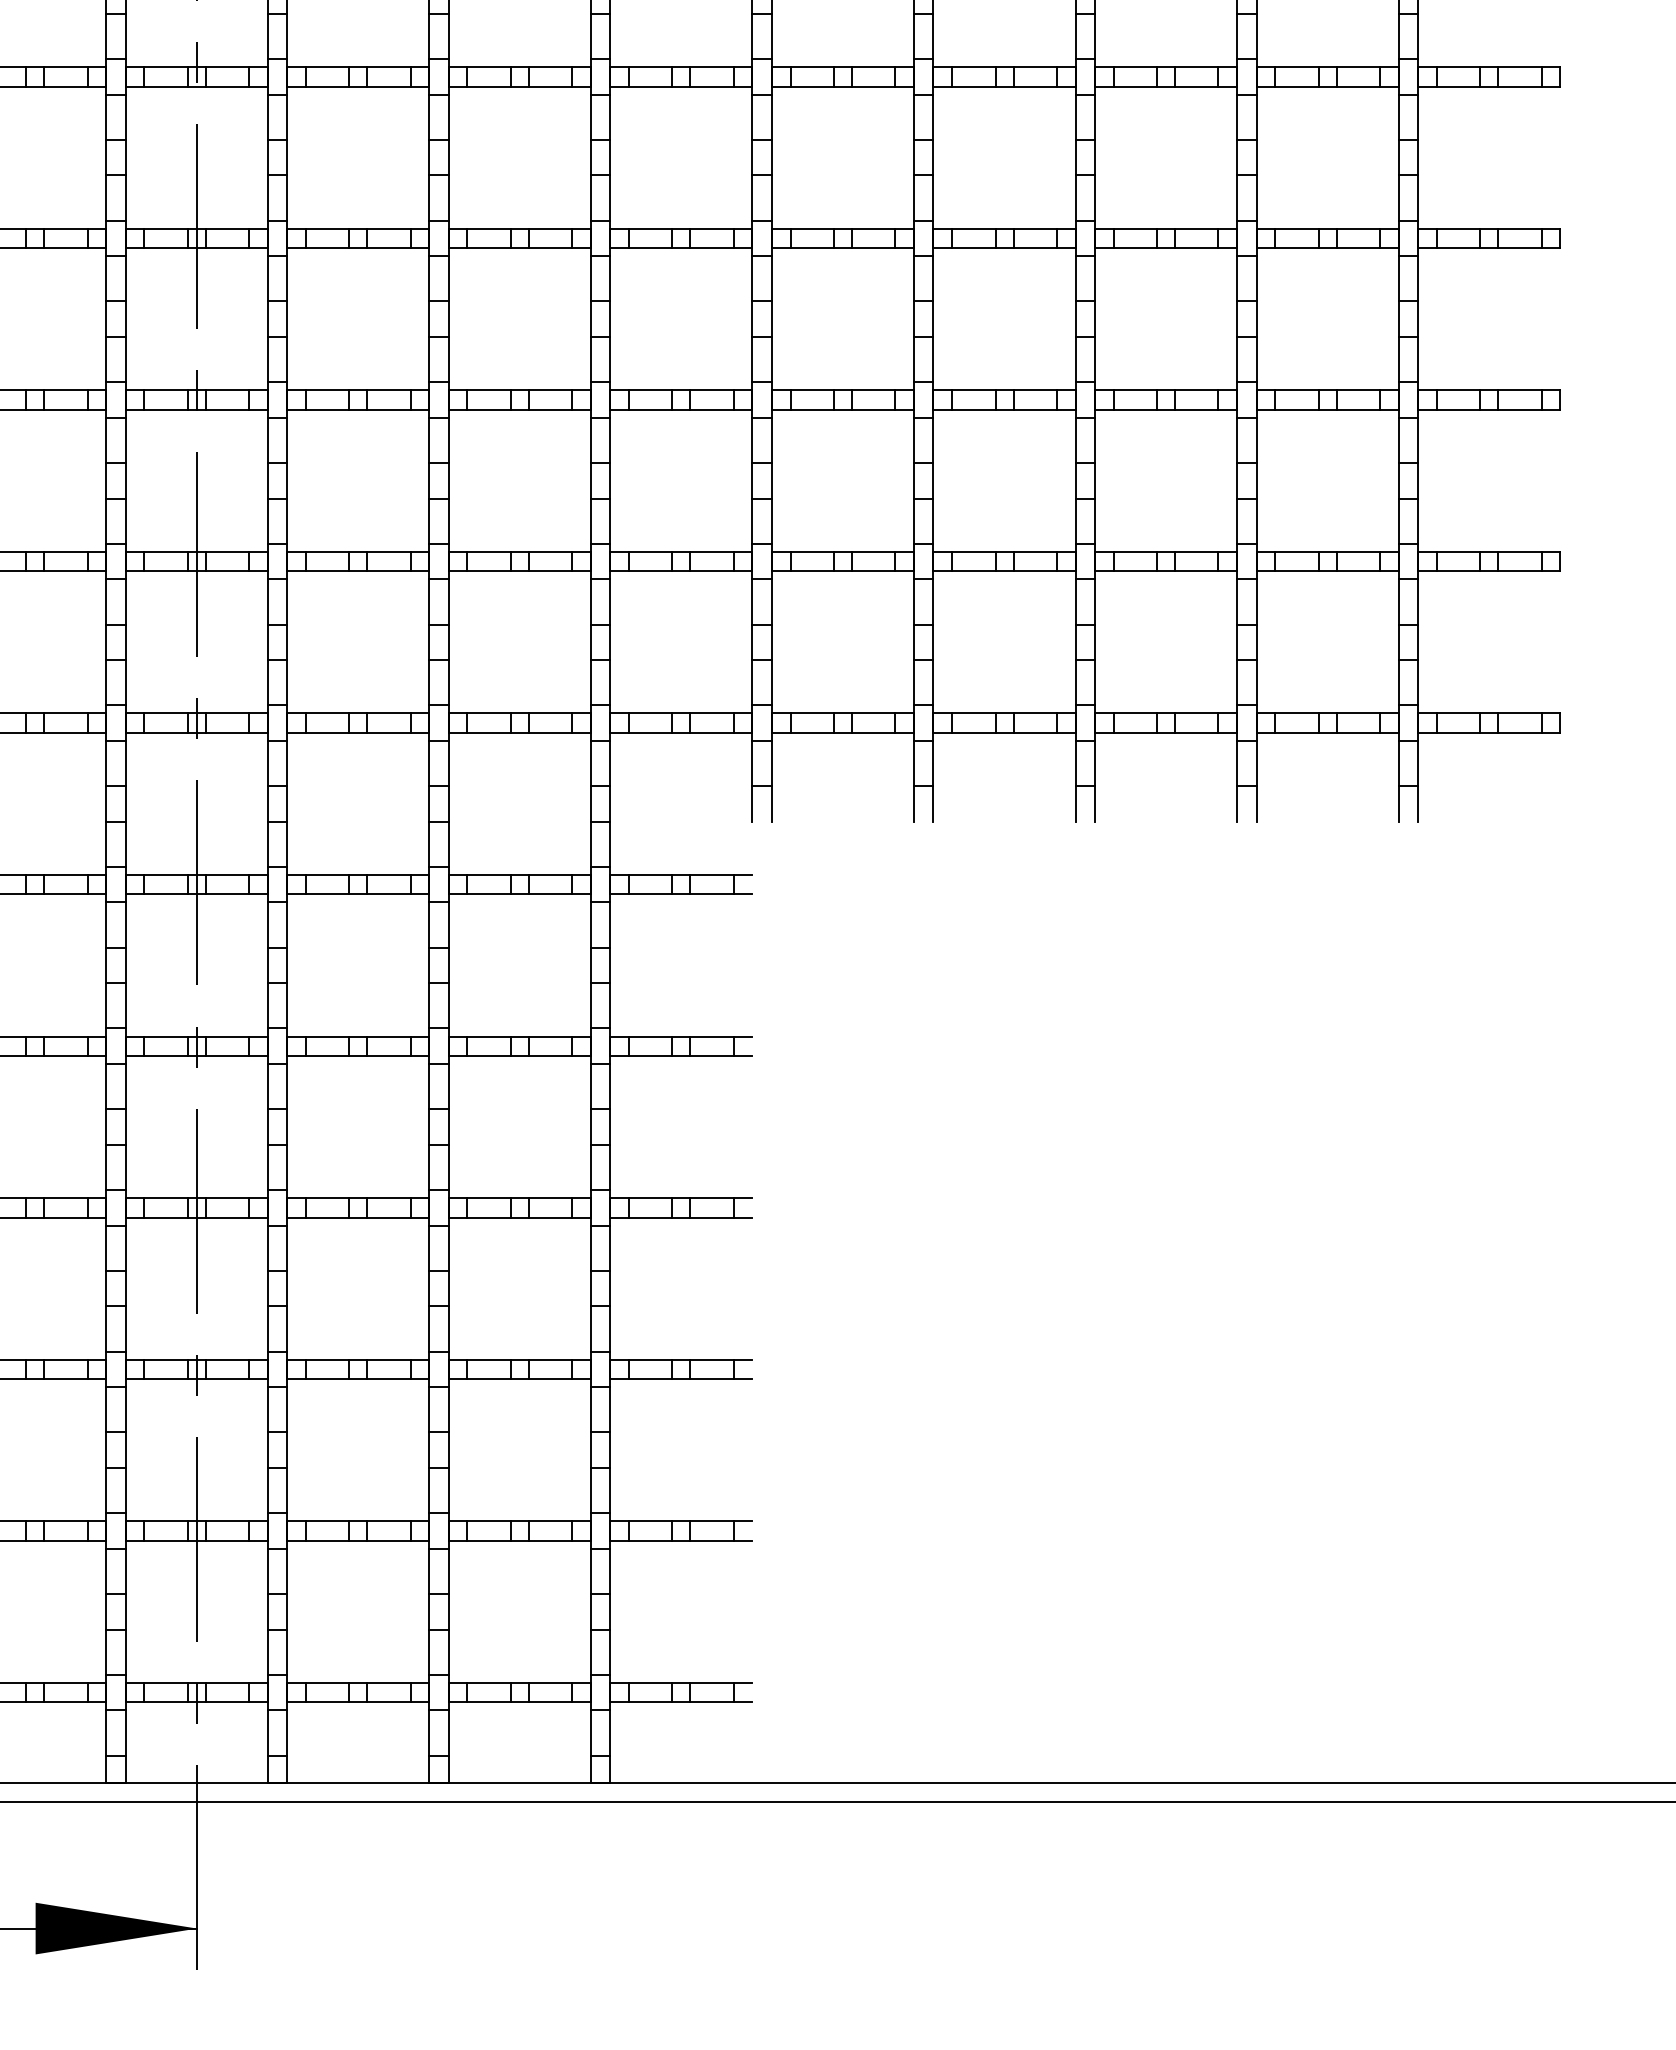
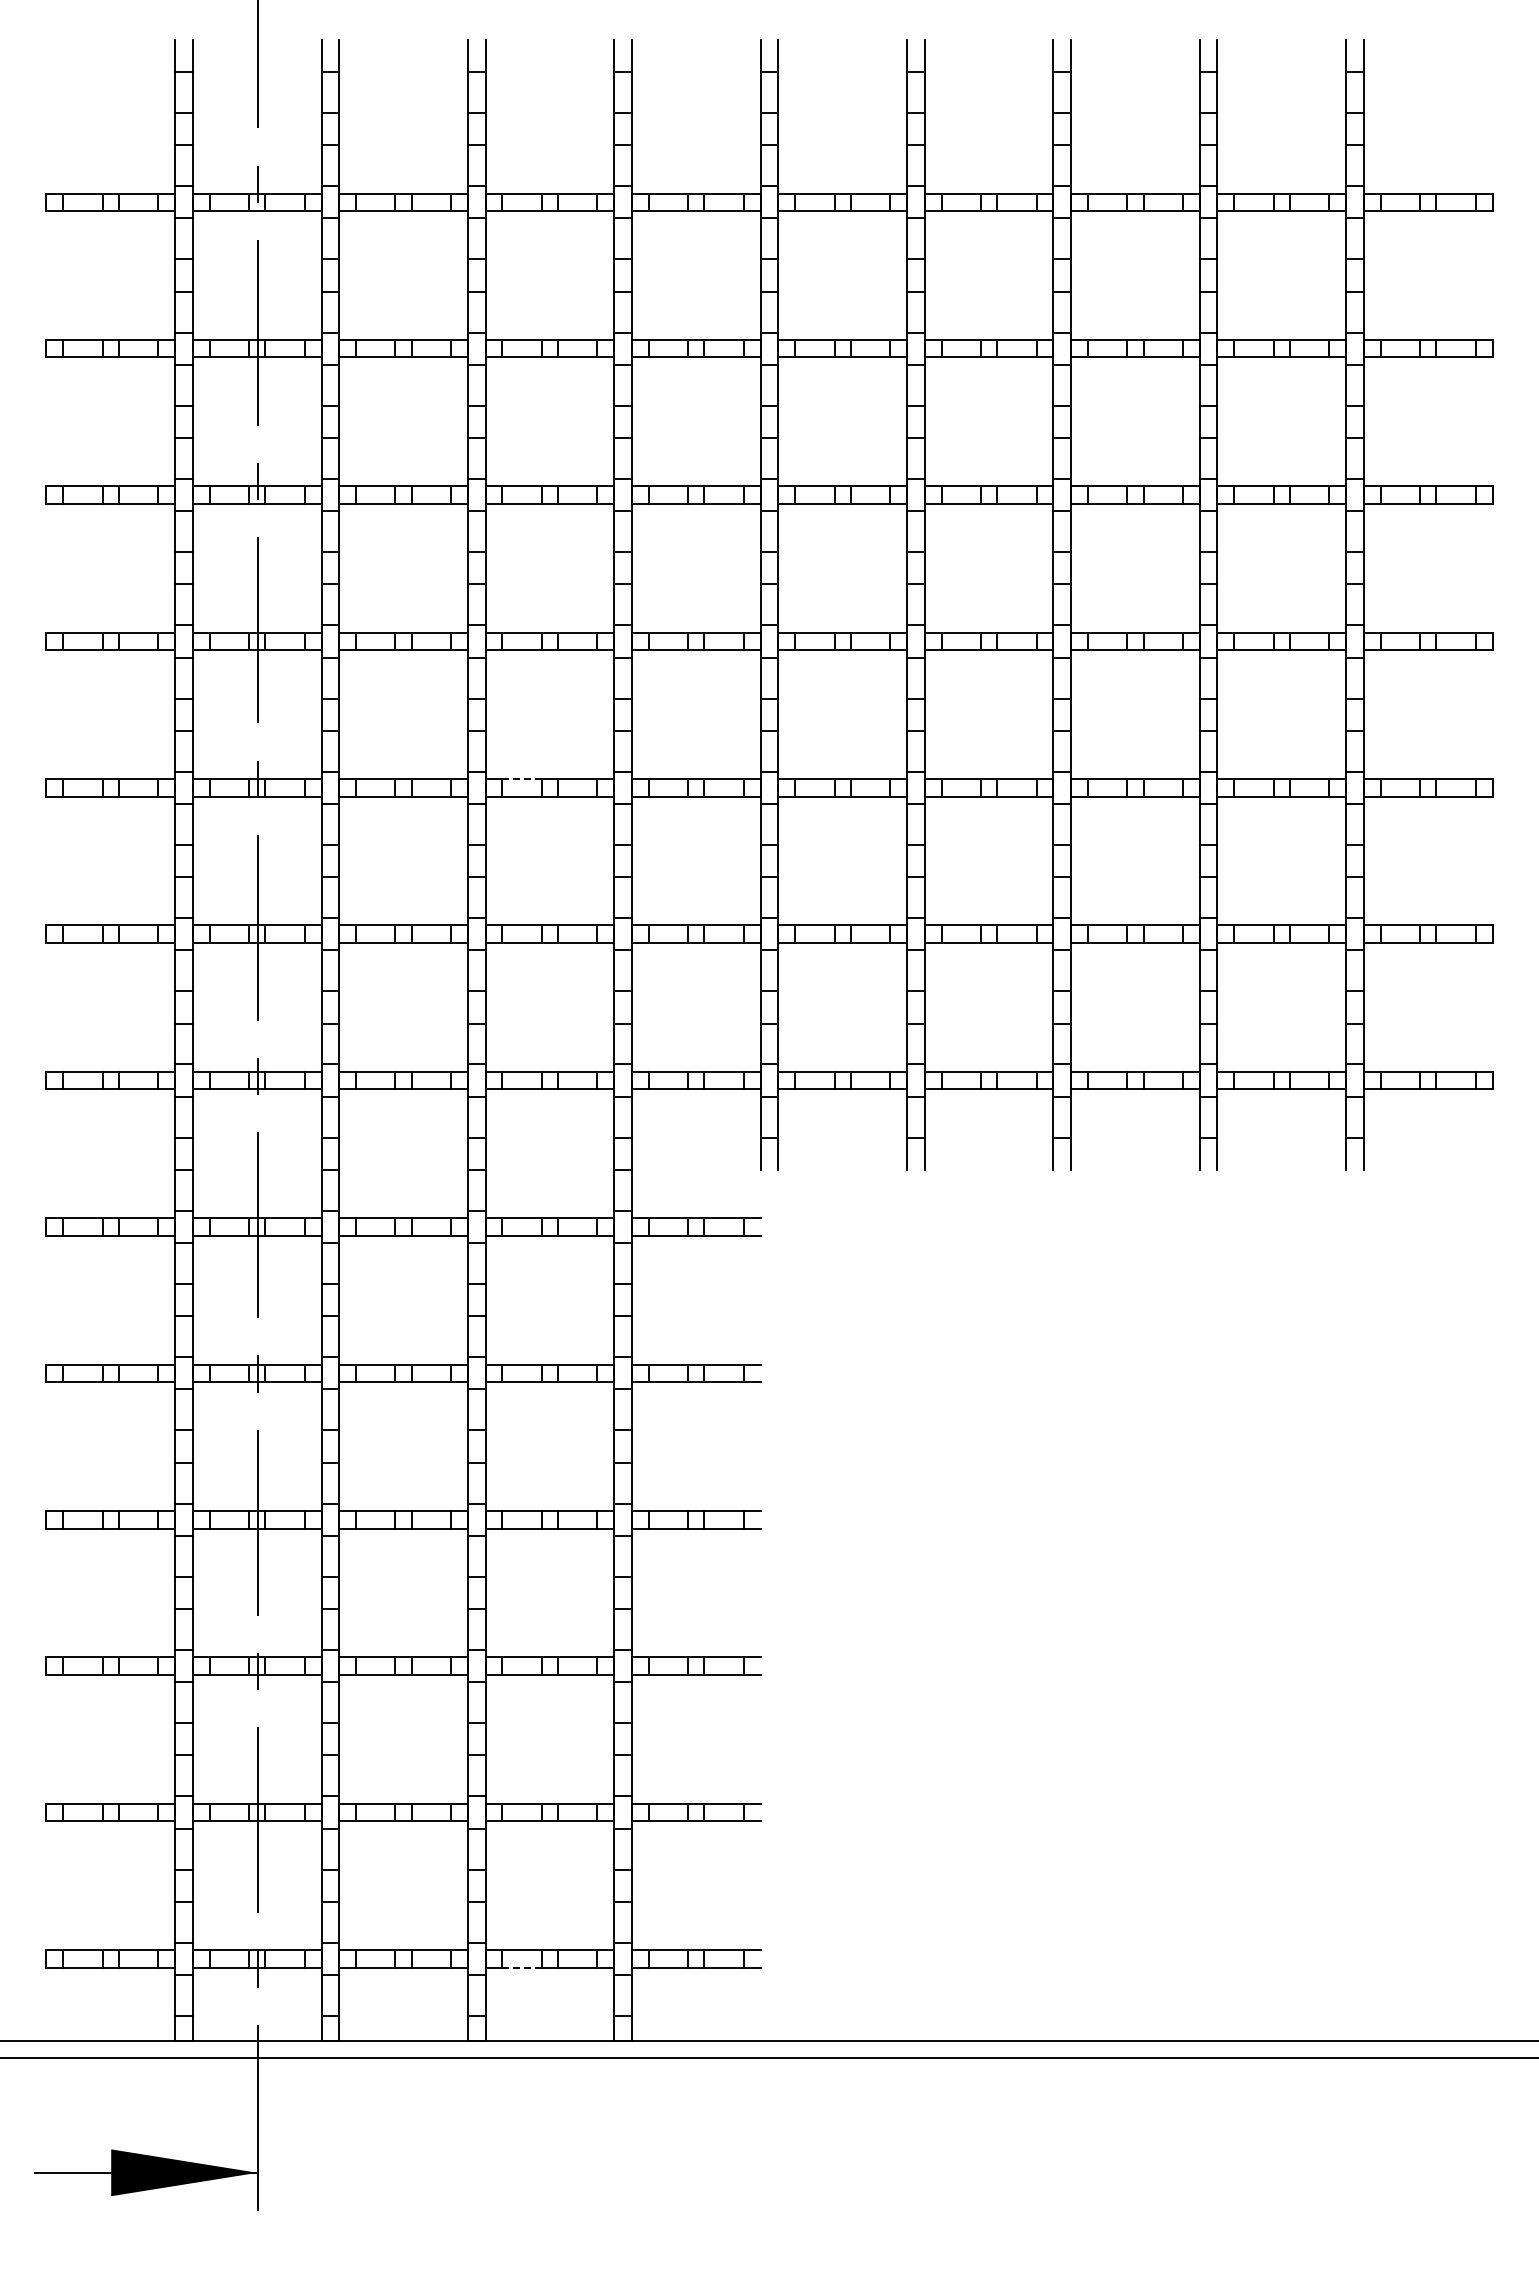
line: (489, 390) -> (522, 779), solid -> dashed
line: (489, 1702) -> (522, 1967), solid -> dashed

